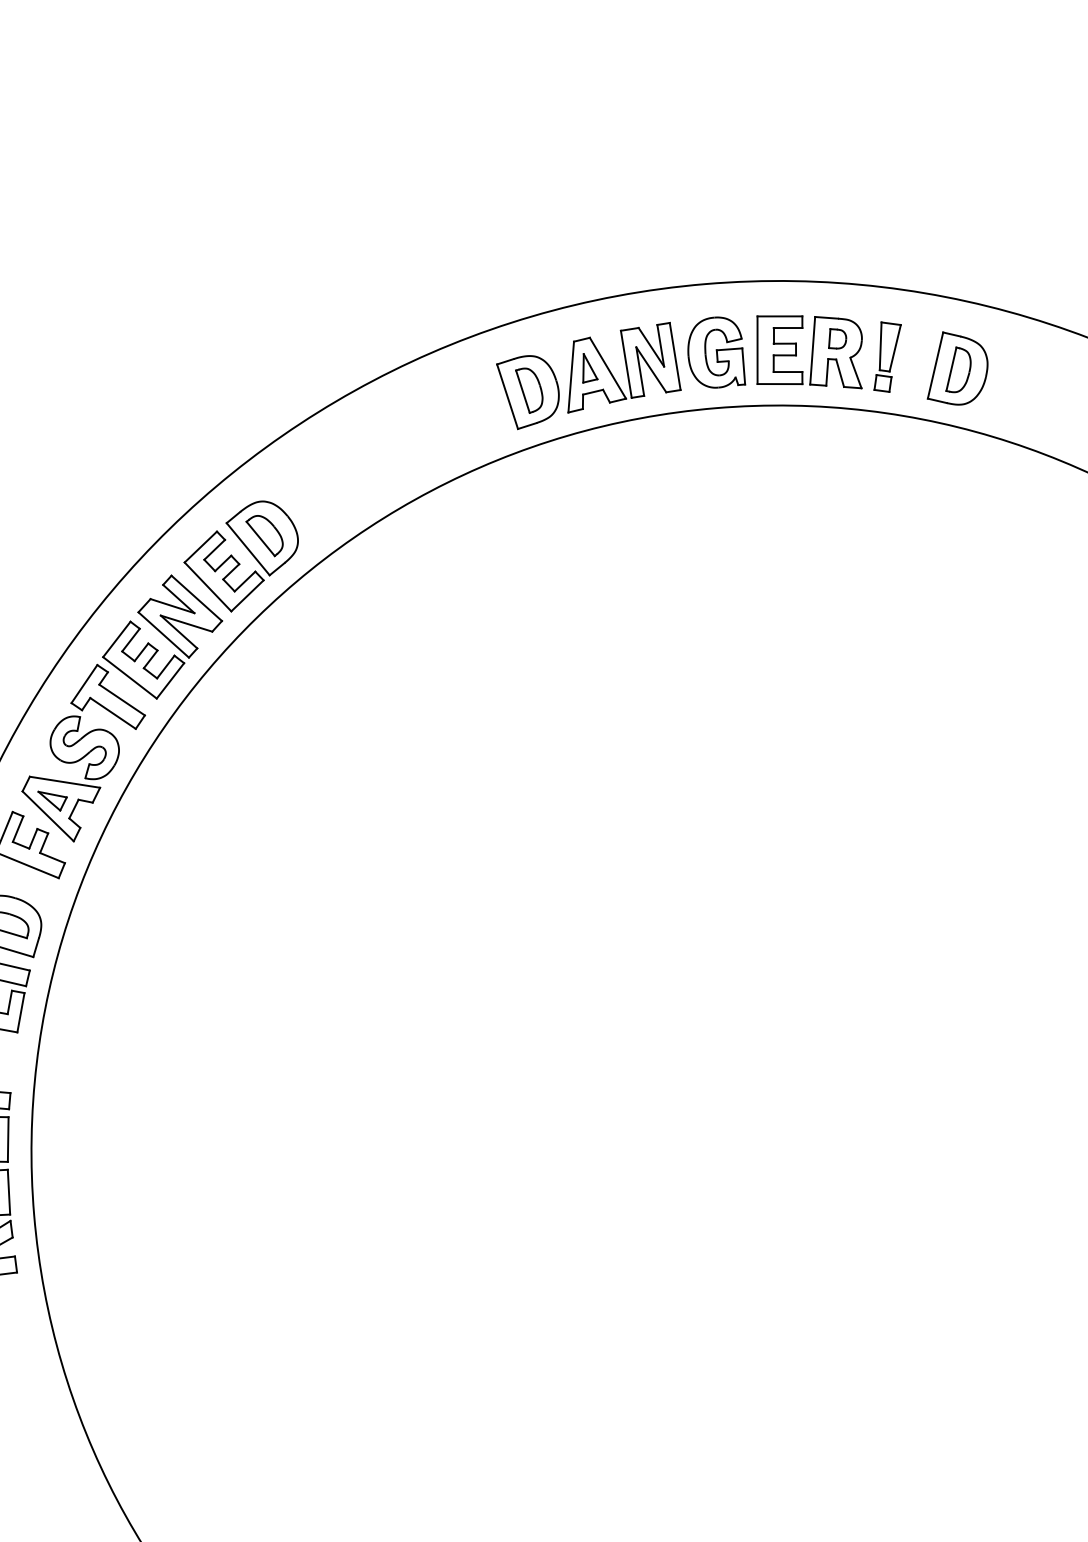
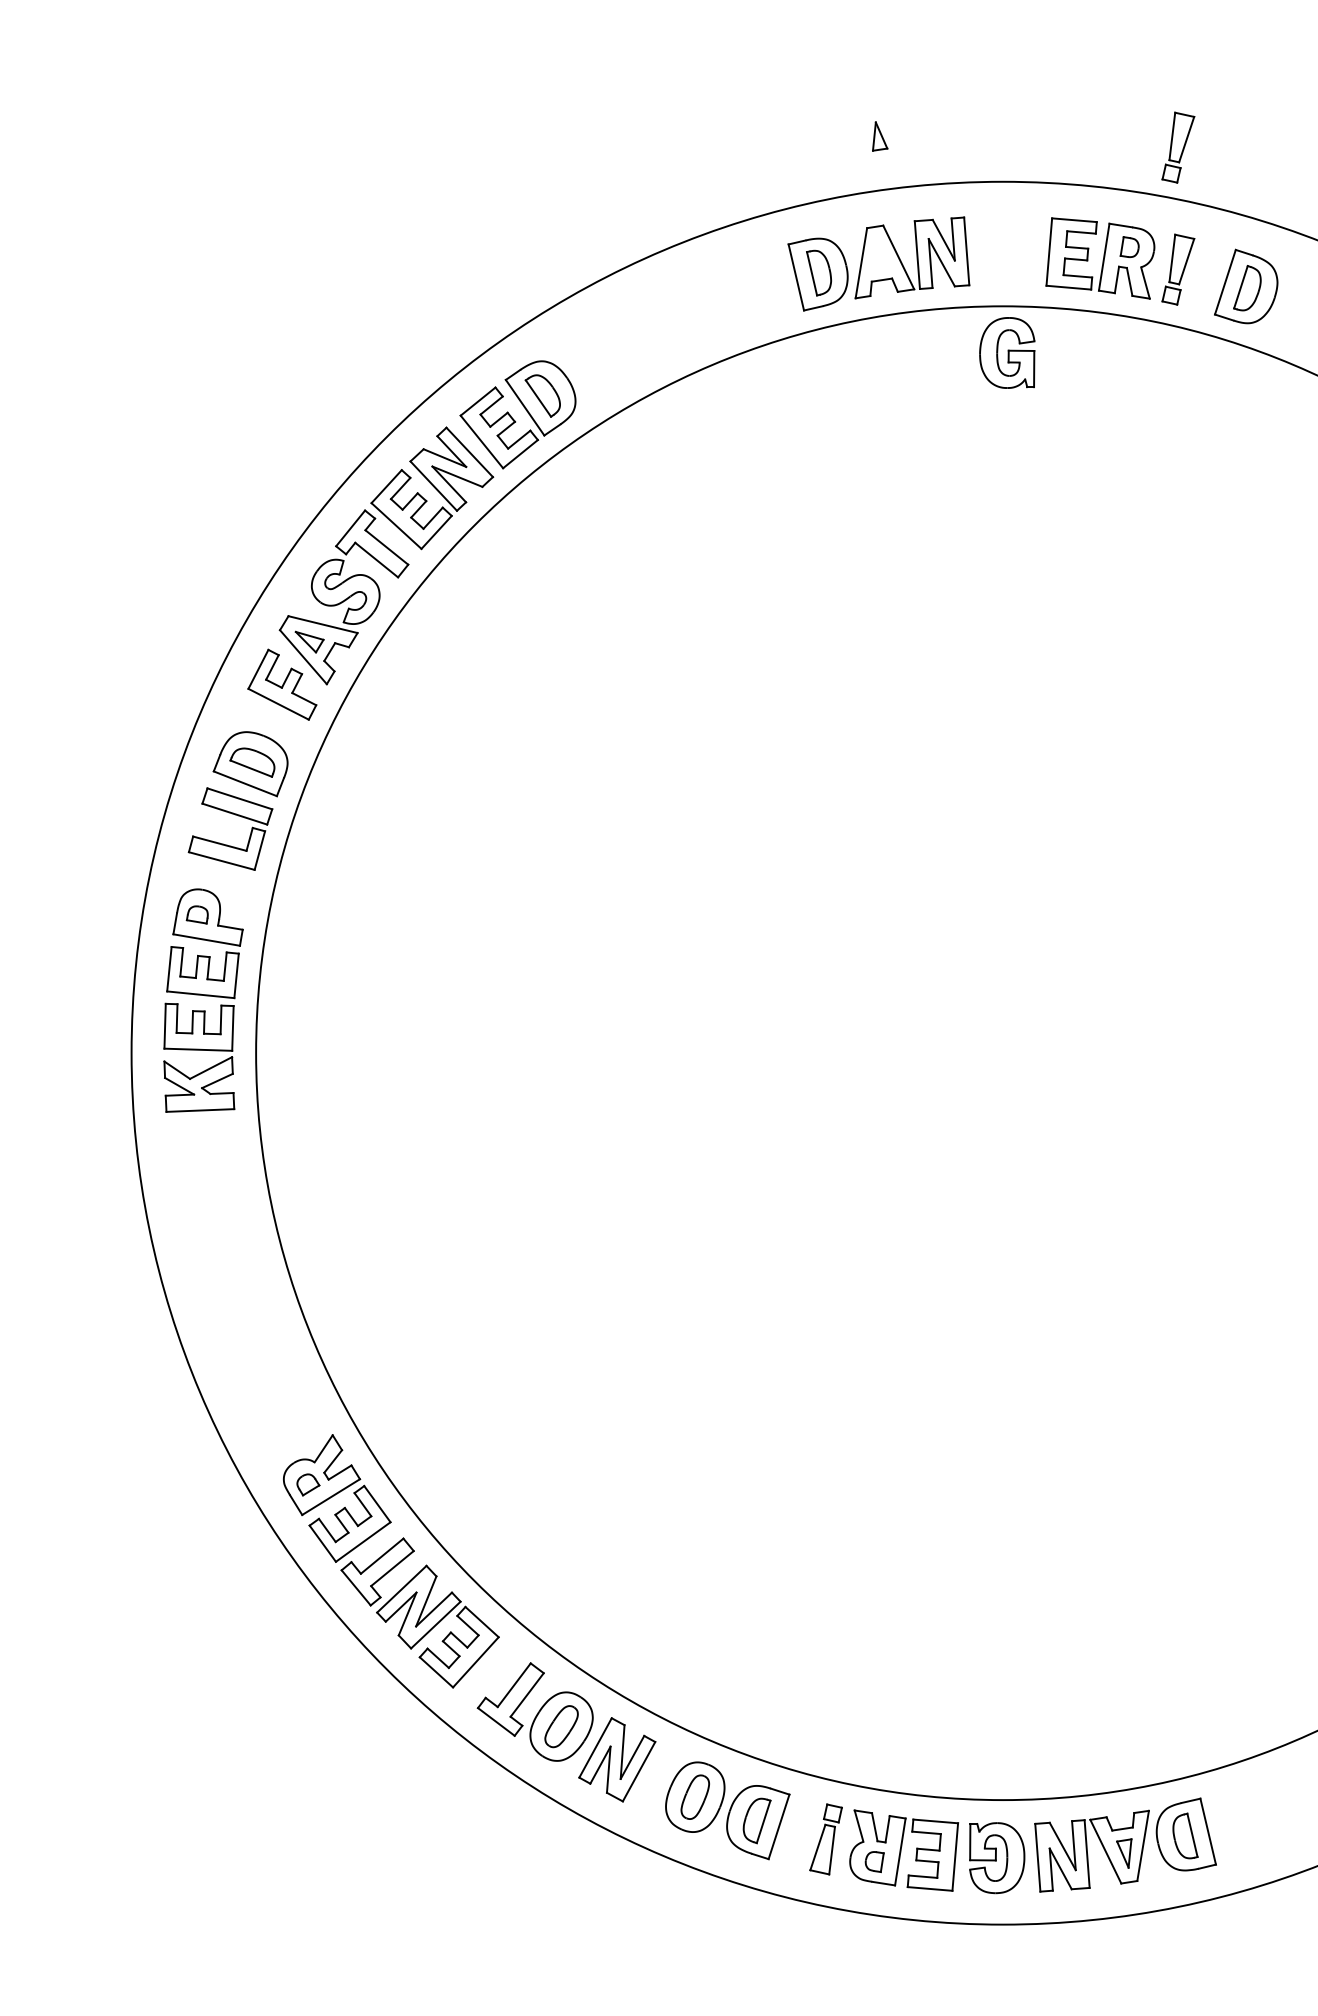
part: (877, 235) -> (1178, 147), added
part: (715, 352) -> (1007, 352), moved
part: (589, 367) -> (880, 136), moved

